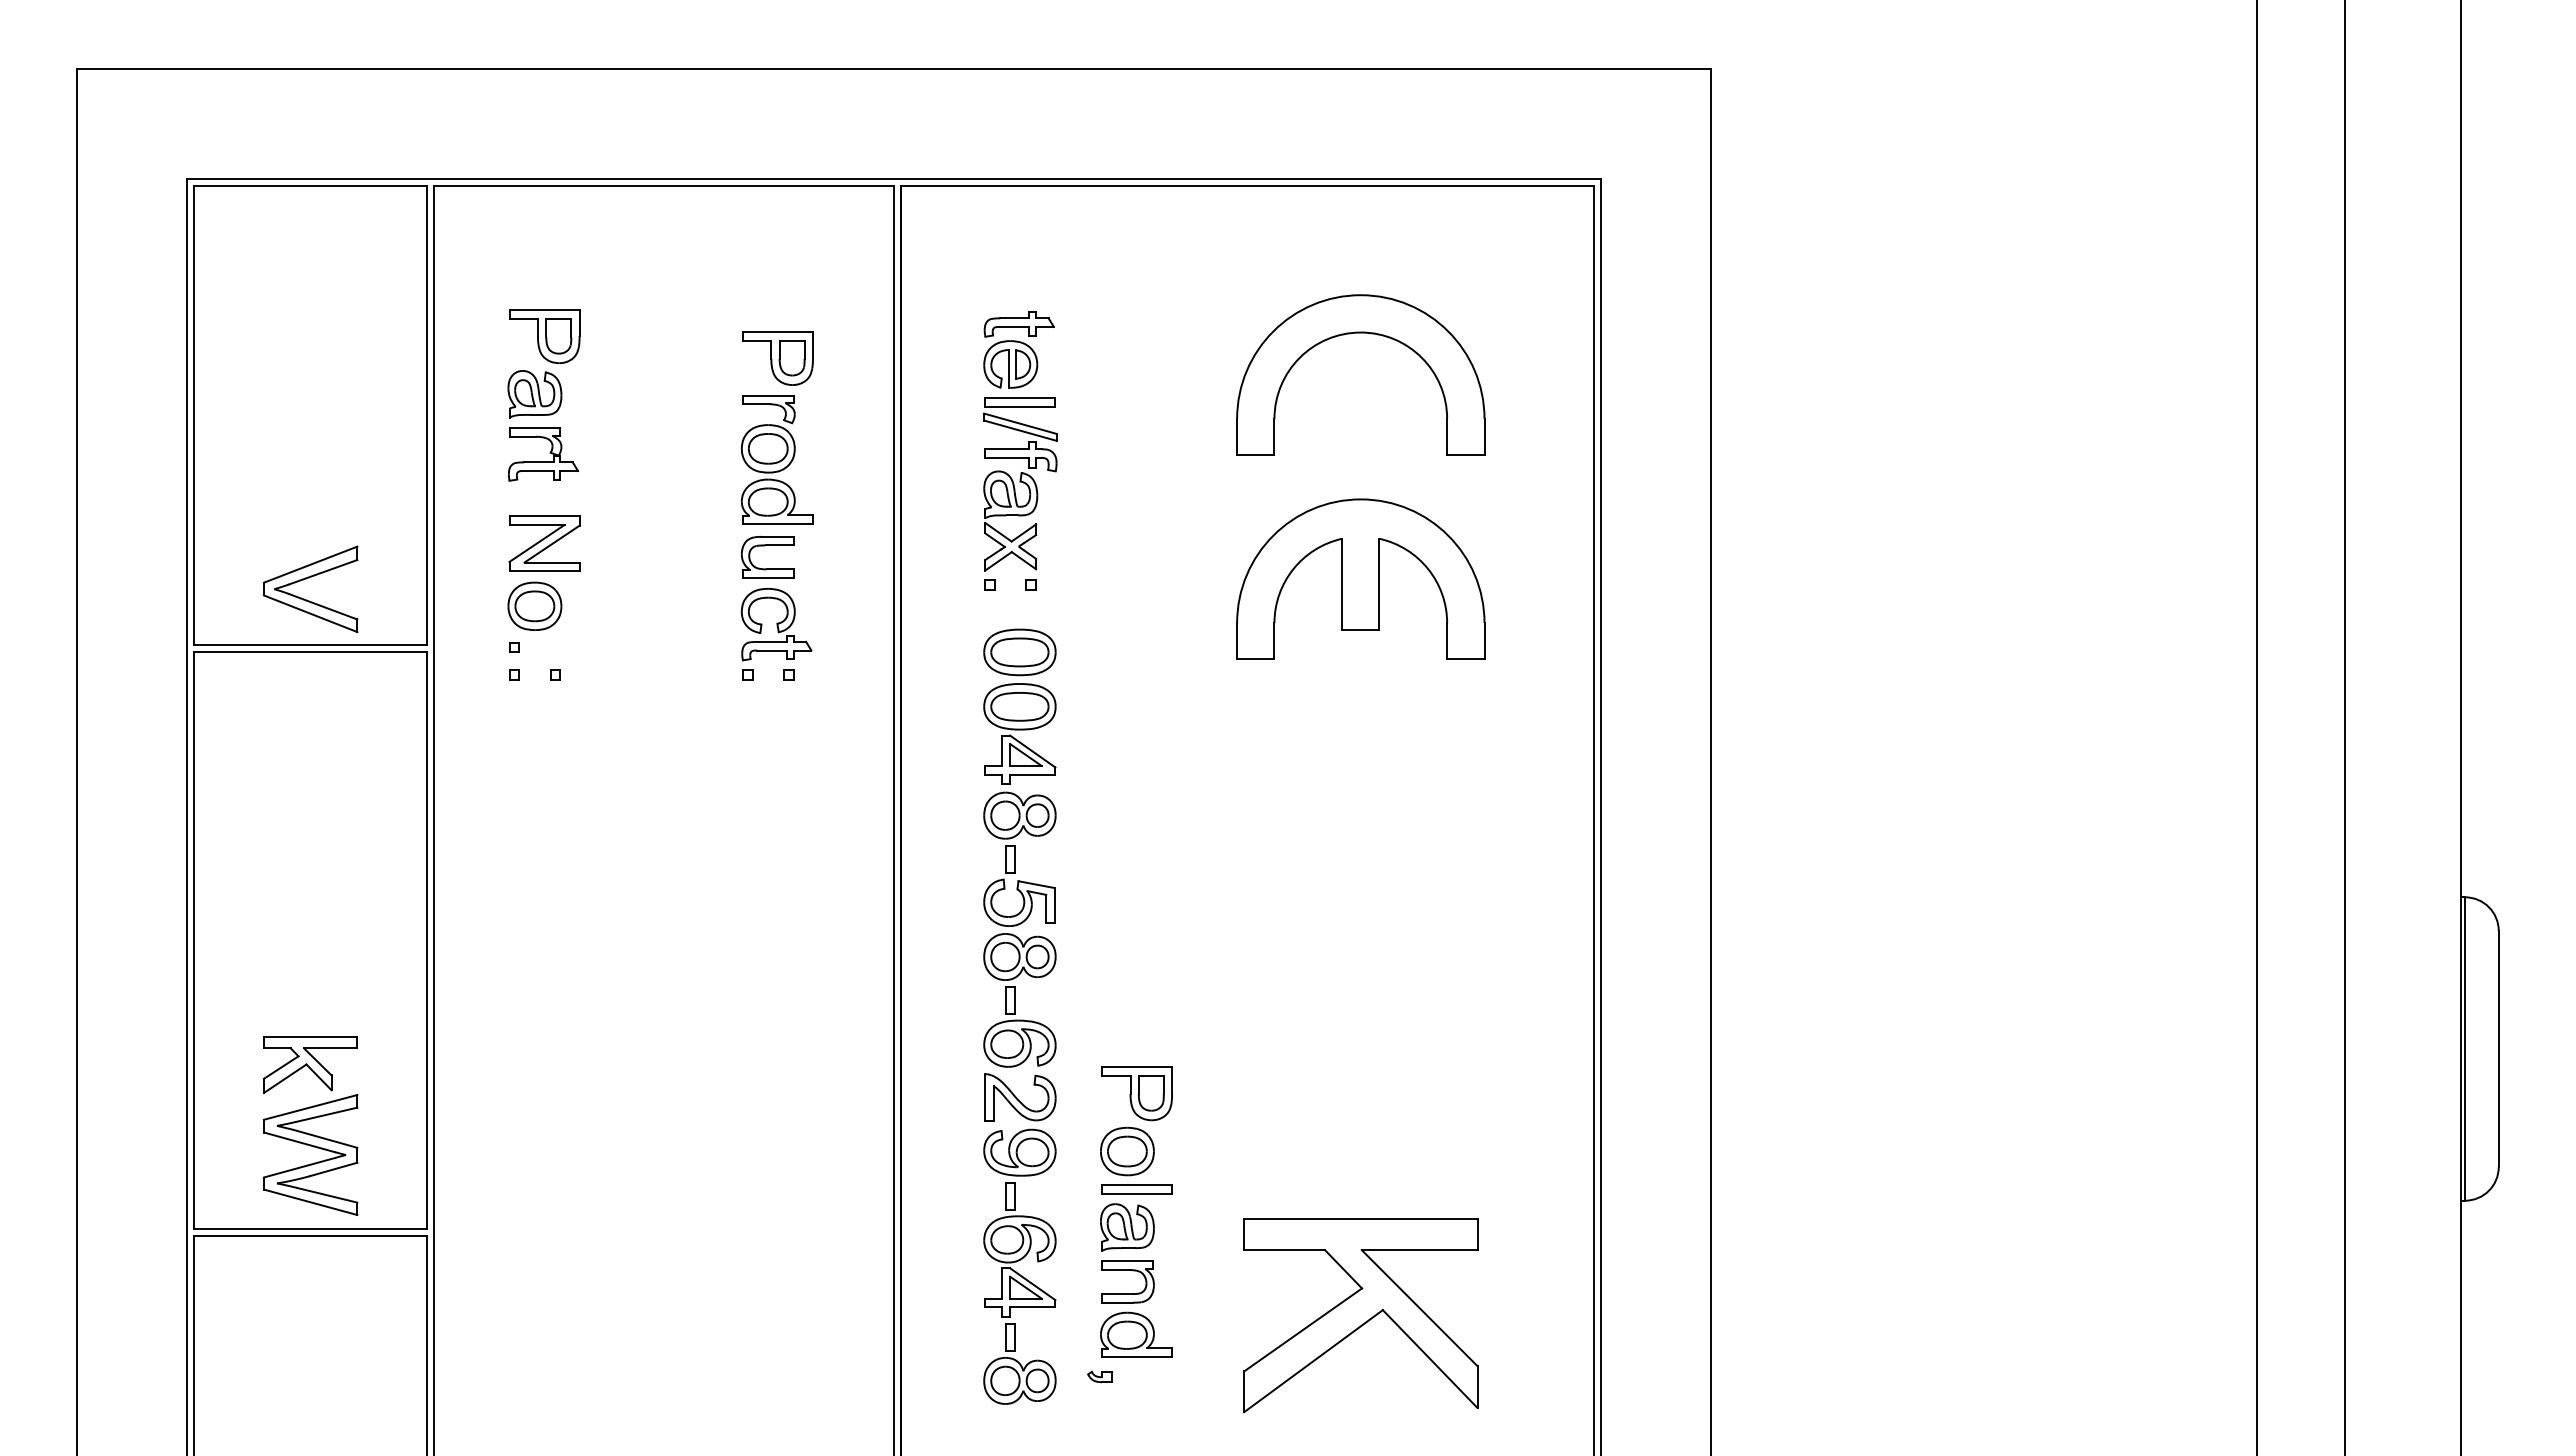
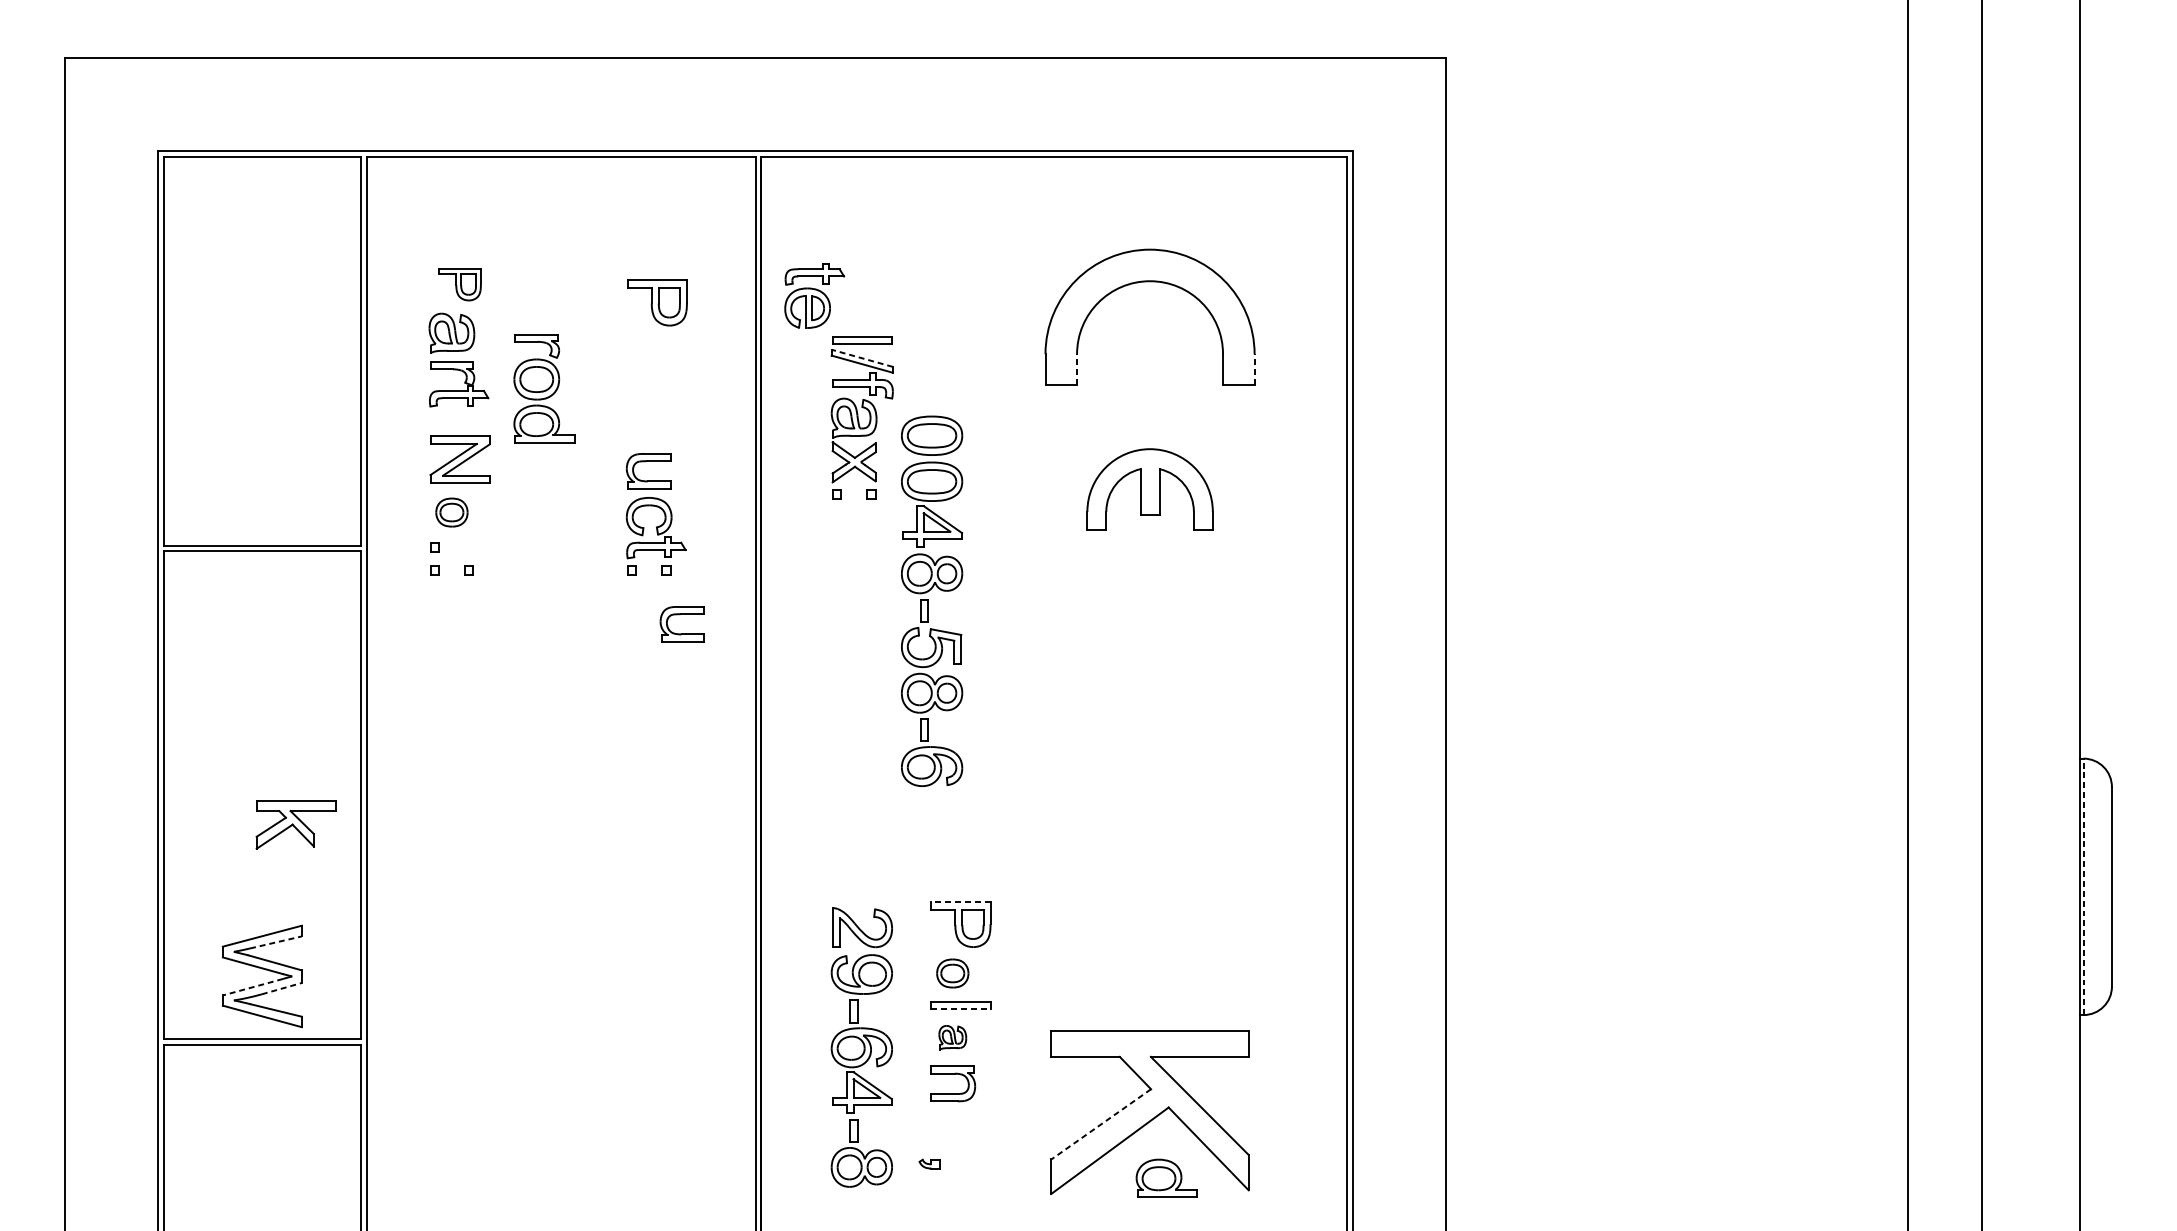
part: (544, 336) -> (460, 284), size x0.7
part: (1018, 349) -> (814, 295), moved
line: (1020, 423) -> (862, 358), solid -> dashed
line: (1274, 436) -> (1077, 369), solid -> dashed
line: (1484, 436) -> (1254, 369), solid -> dashed
part: (776, 459) -> (543, 388), moved
part: (1360, 578) -> (1149, 489), size x0.6
part: (307, 599) -> (259, 506), removed
part: (534, 605) -> (451, 511), size x0.7
part: (807, 749) -> (682, 633), added
part: (1019, 847) -> (931, 600), moved
line: (2465, 1049) -> (2083, 887), solid -> dashed
part: (309, 1064) -> (295, 824), moved
line: (1136, 1066) -> (960, 901), solid -> dashed
line: (327, 1114) -> (276, 942), solid -> dashed
part: (1127, 1151) -> (952, 973), size x0.7
line: (299, 1167) -> (252, 987), solid -> dashed
line: (333, 1169) -> (281, 988), solid -> dashed
line: (1137, 1193) -> (961, 1008), solid -> dashed
part: (1127, 1227) -> (952, 1037), size x0.6
line: (1302, 1330) -> (1100, 1124), solid -> dashed
part: (1136, 1334) -> (1166, 1178), moved

